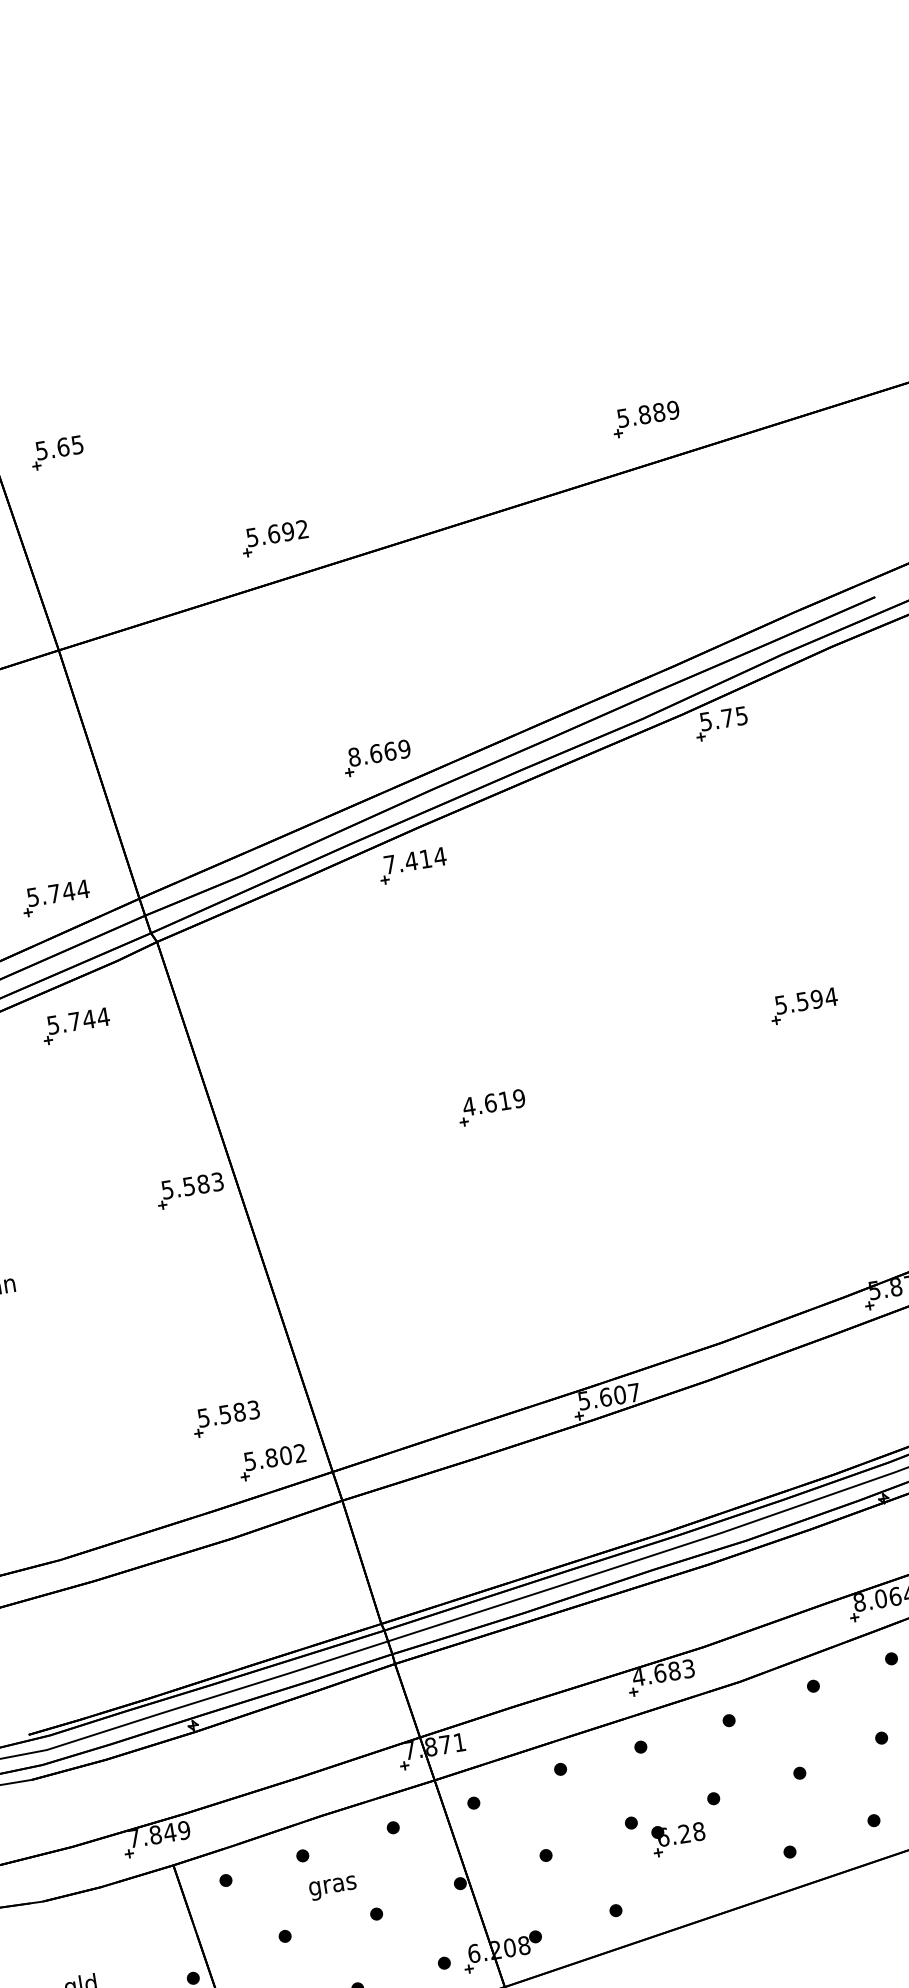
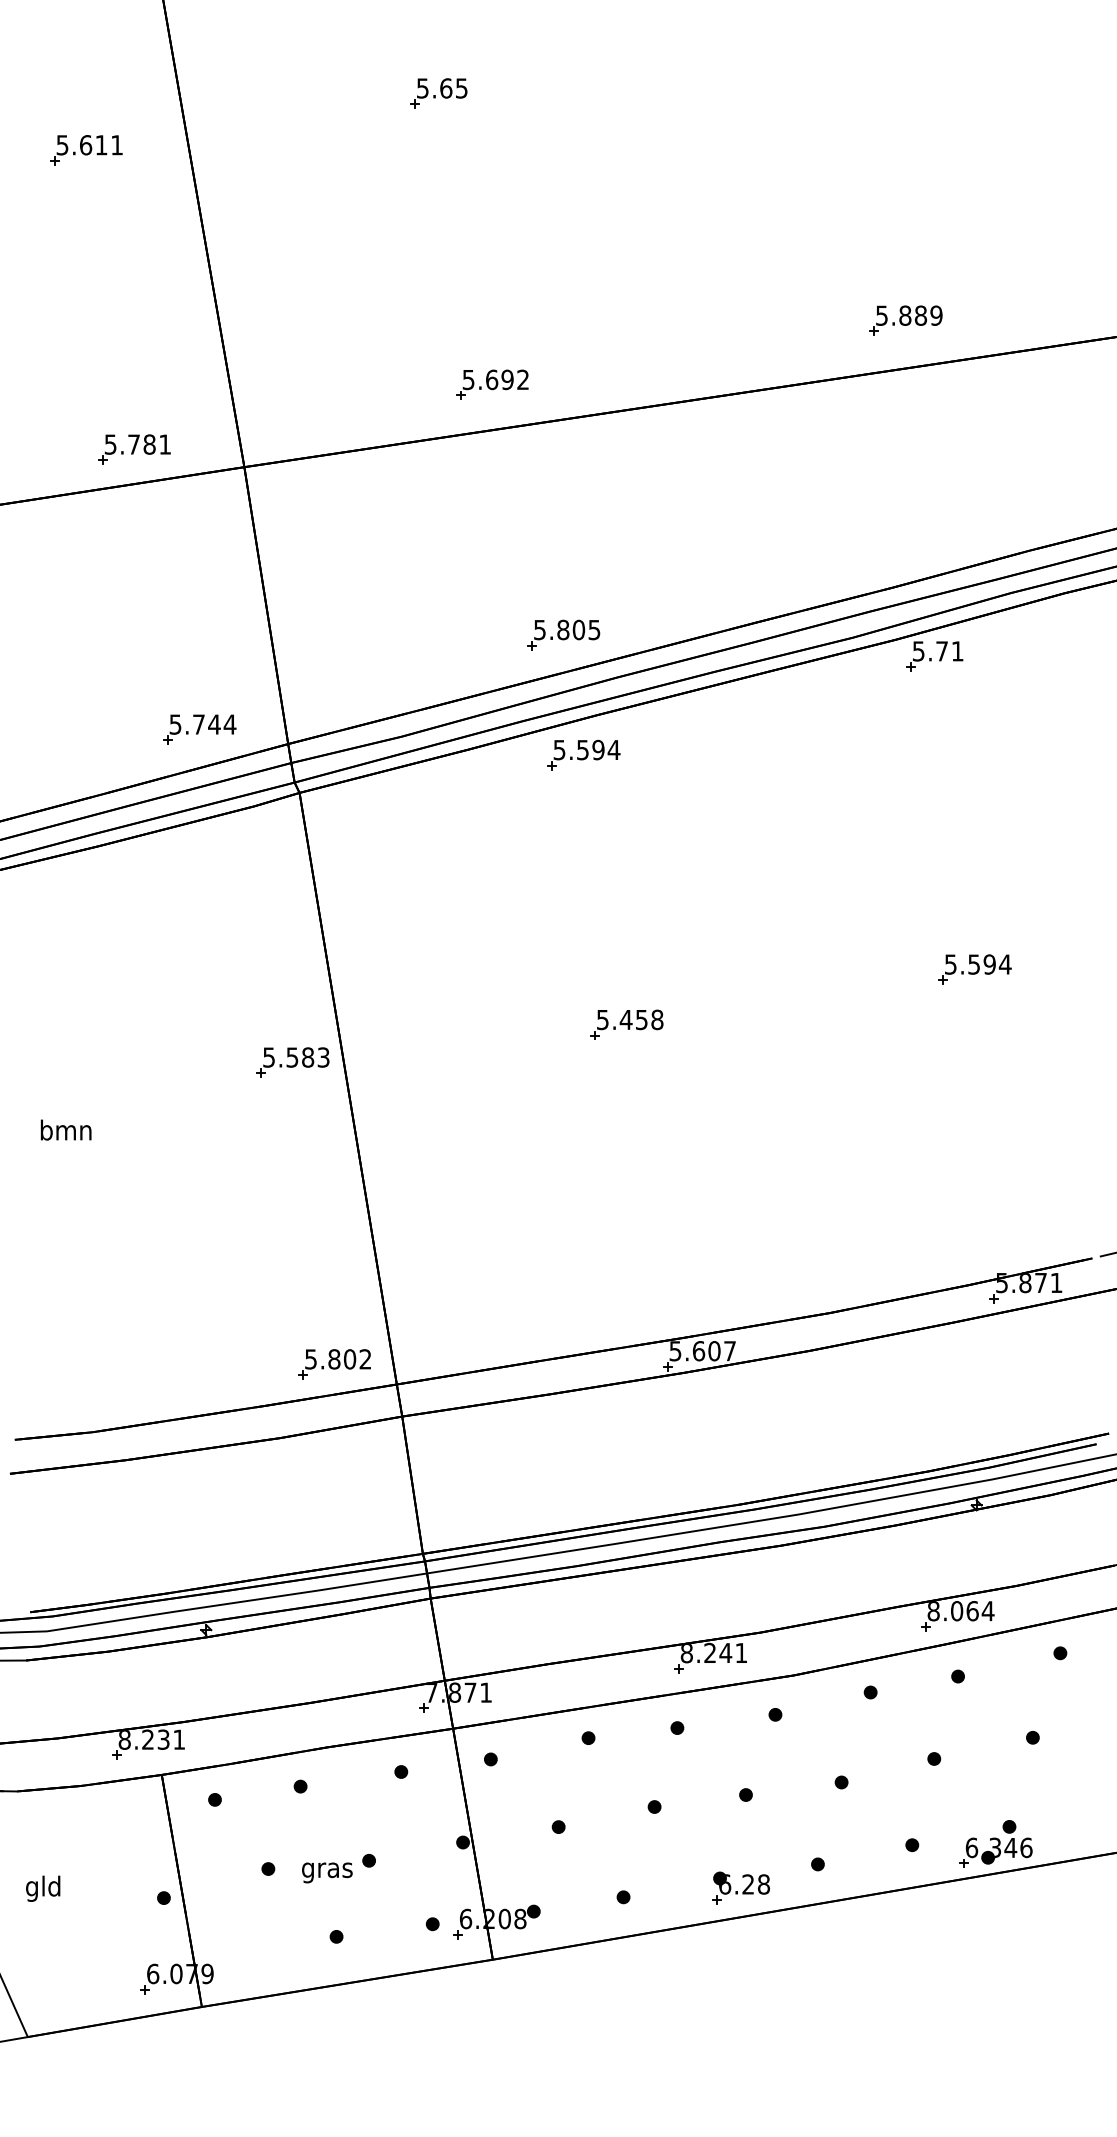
part: (56, 452) -> (438, 93), moved
text: (741, 716) -> (957, 651), 5.75 -> 5.71
text: (379, 752) -> (567, 629), 8.669 -> 5.805
text: (407, 861) -> (578, 749), 7.414 -> 5.594
part: (76, 1026) -> (199, 868), removed
text: (493, 1102) -> (629, 1019), 4.619 -> 5.458
part: (225, 1419) -> (292, 1310), removed
text: (663, 1672) -> (713, 1652), 4.683 -> 8.241
text: (158, 1834) -> (151, 1739), 7.849 -> 8.231
part: (677, 1837) -> (740, 1887), moved
text: (333, 1887) -> (327, 1872), moved

